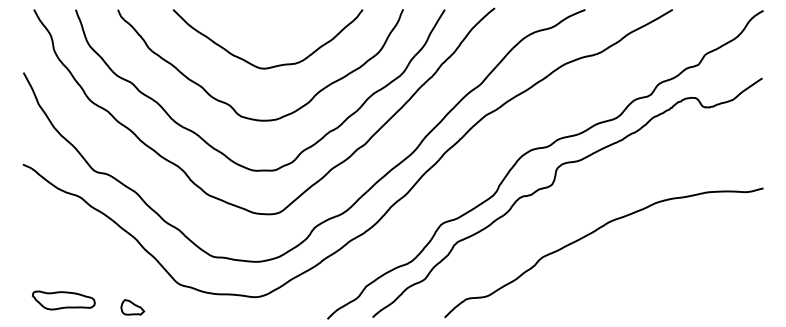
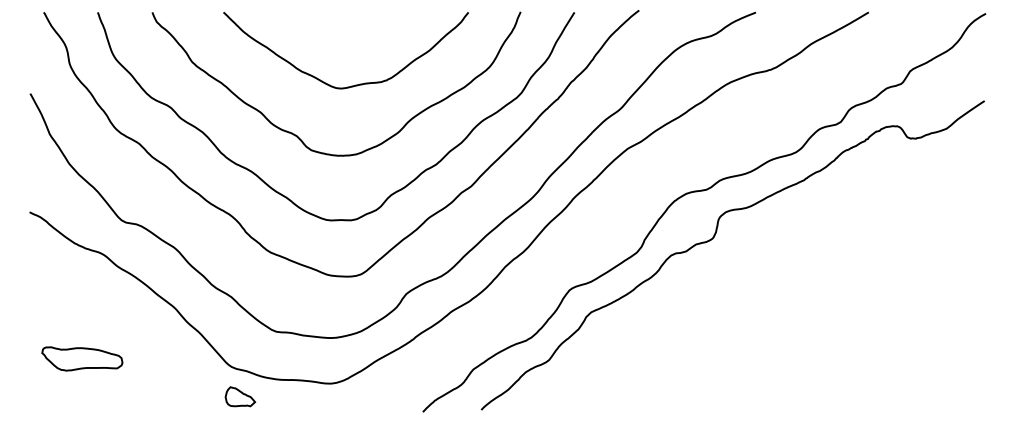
curve: (592, 233) -> (765, 301), removed
part: (63, 300) -> (82, 358), moved
part: (132, 307) -> (240, 396), moved

